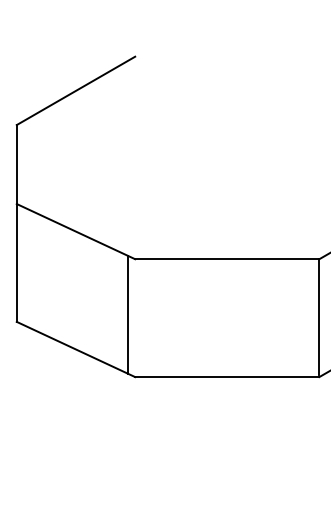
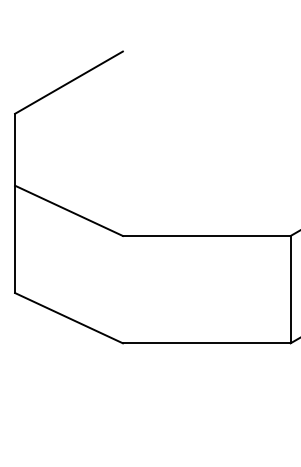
line: (128, 314) -> (116, 286), removed

